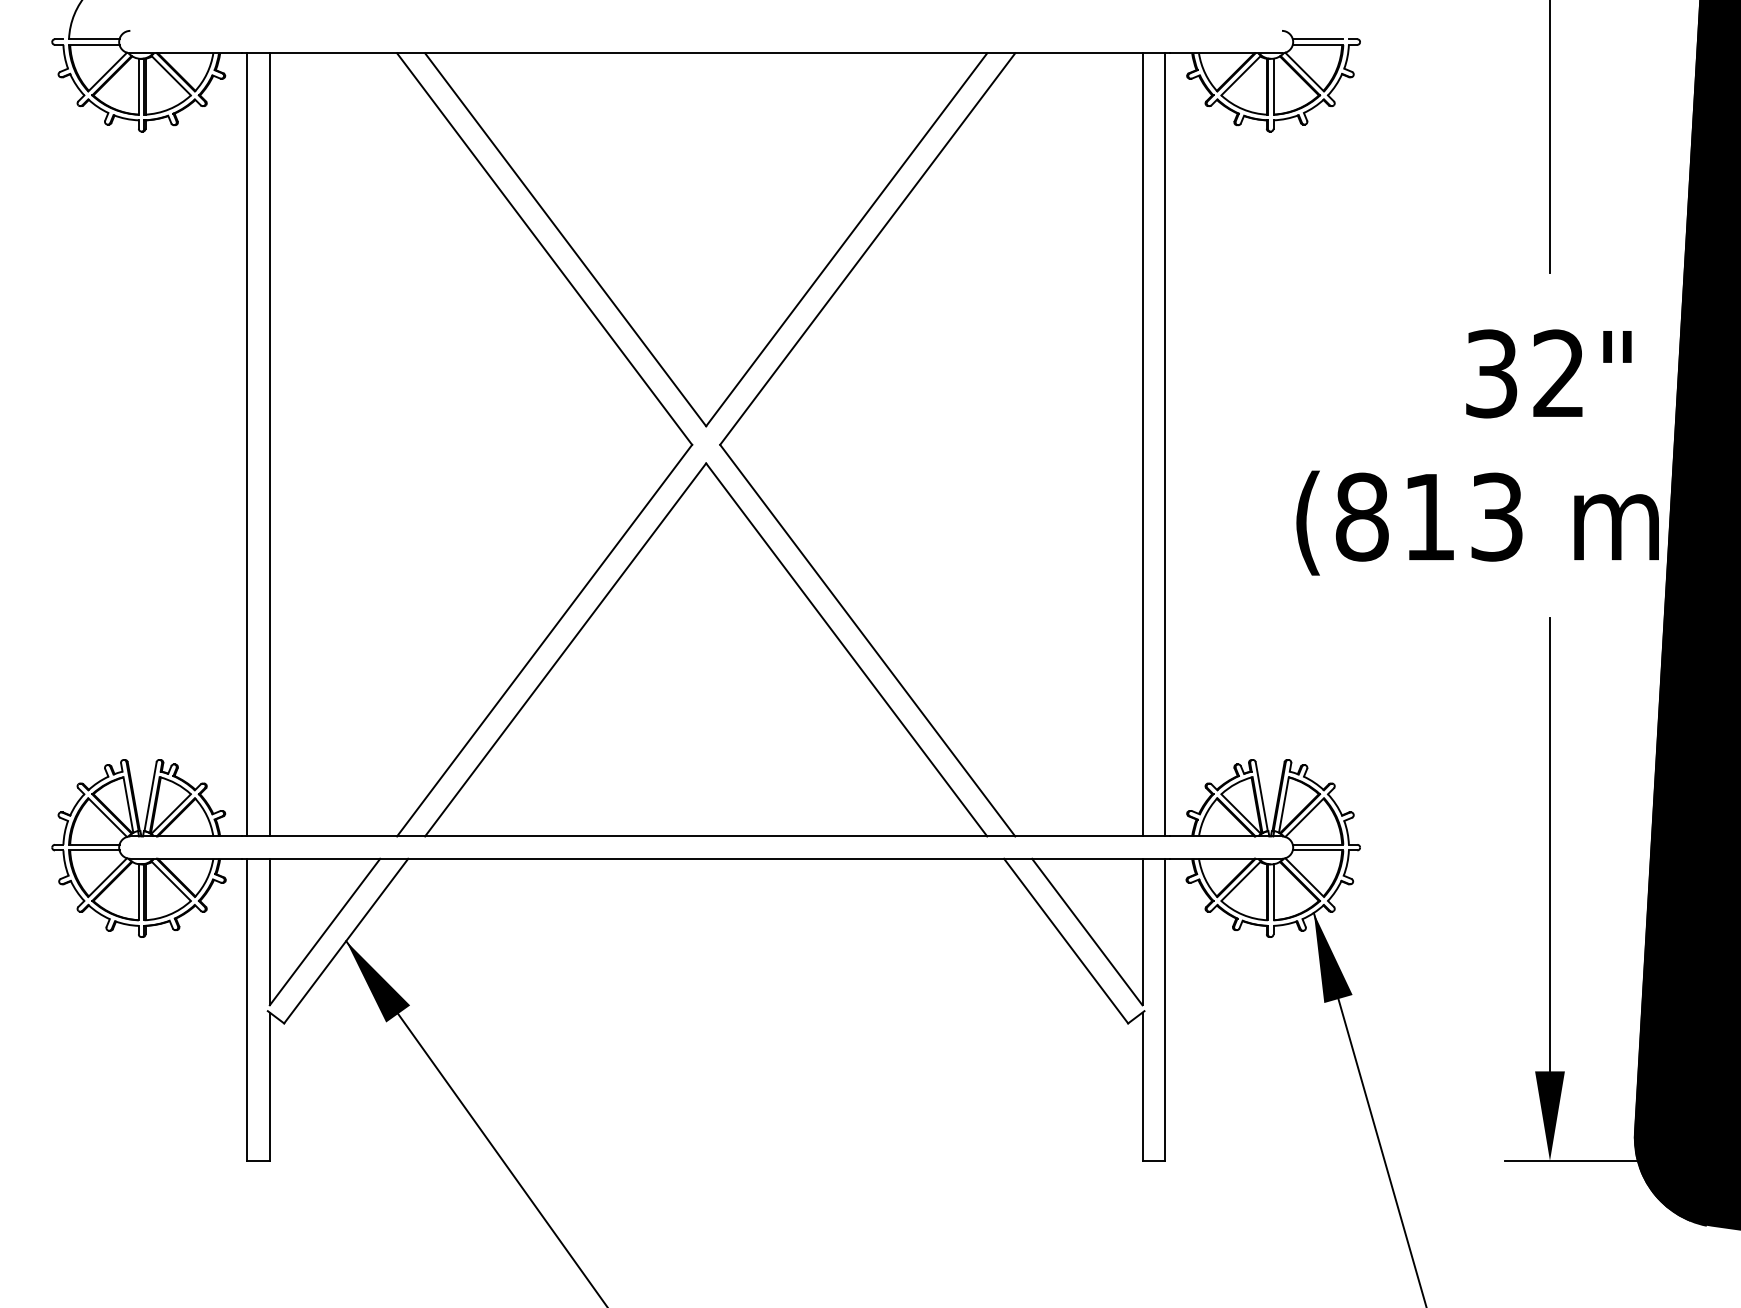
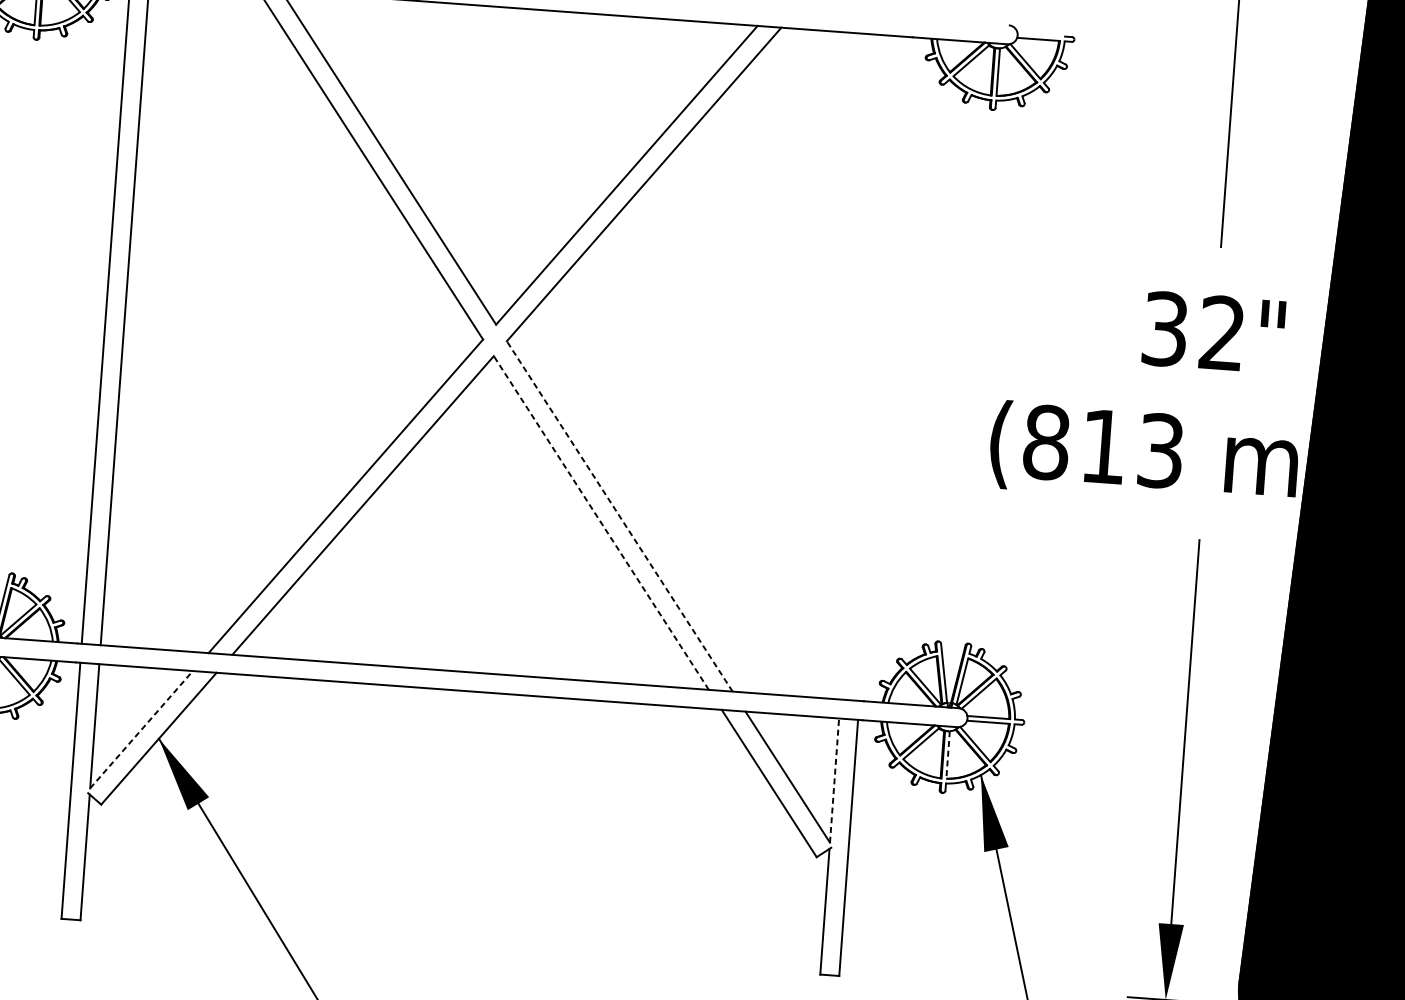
line: (1317, 39) -> (1038, 34), removed
line: (1142, 444) -> (864, 367), removed
line: (1164, 444) -> (883, 368), removed
line: (867, 640) -> (619, 516), solid -> dashed
line: (846, 649) -> (601, 522), solid -> dashed
line: (1273, 892) -> (948, 755), solid -> dashed
line: (1142, 931) -> (834, 780), solid -> dashed
line: (325, 932) -> (141, 730), solid -> dashed

